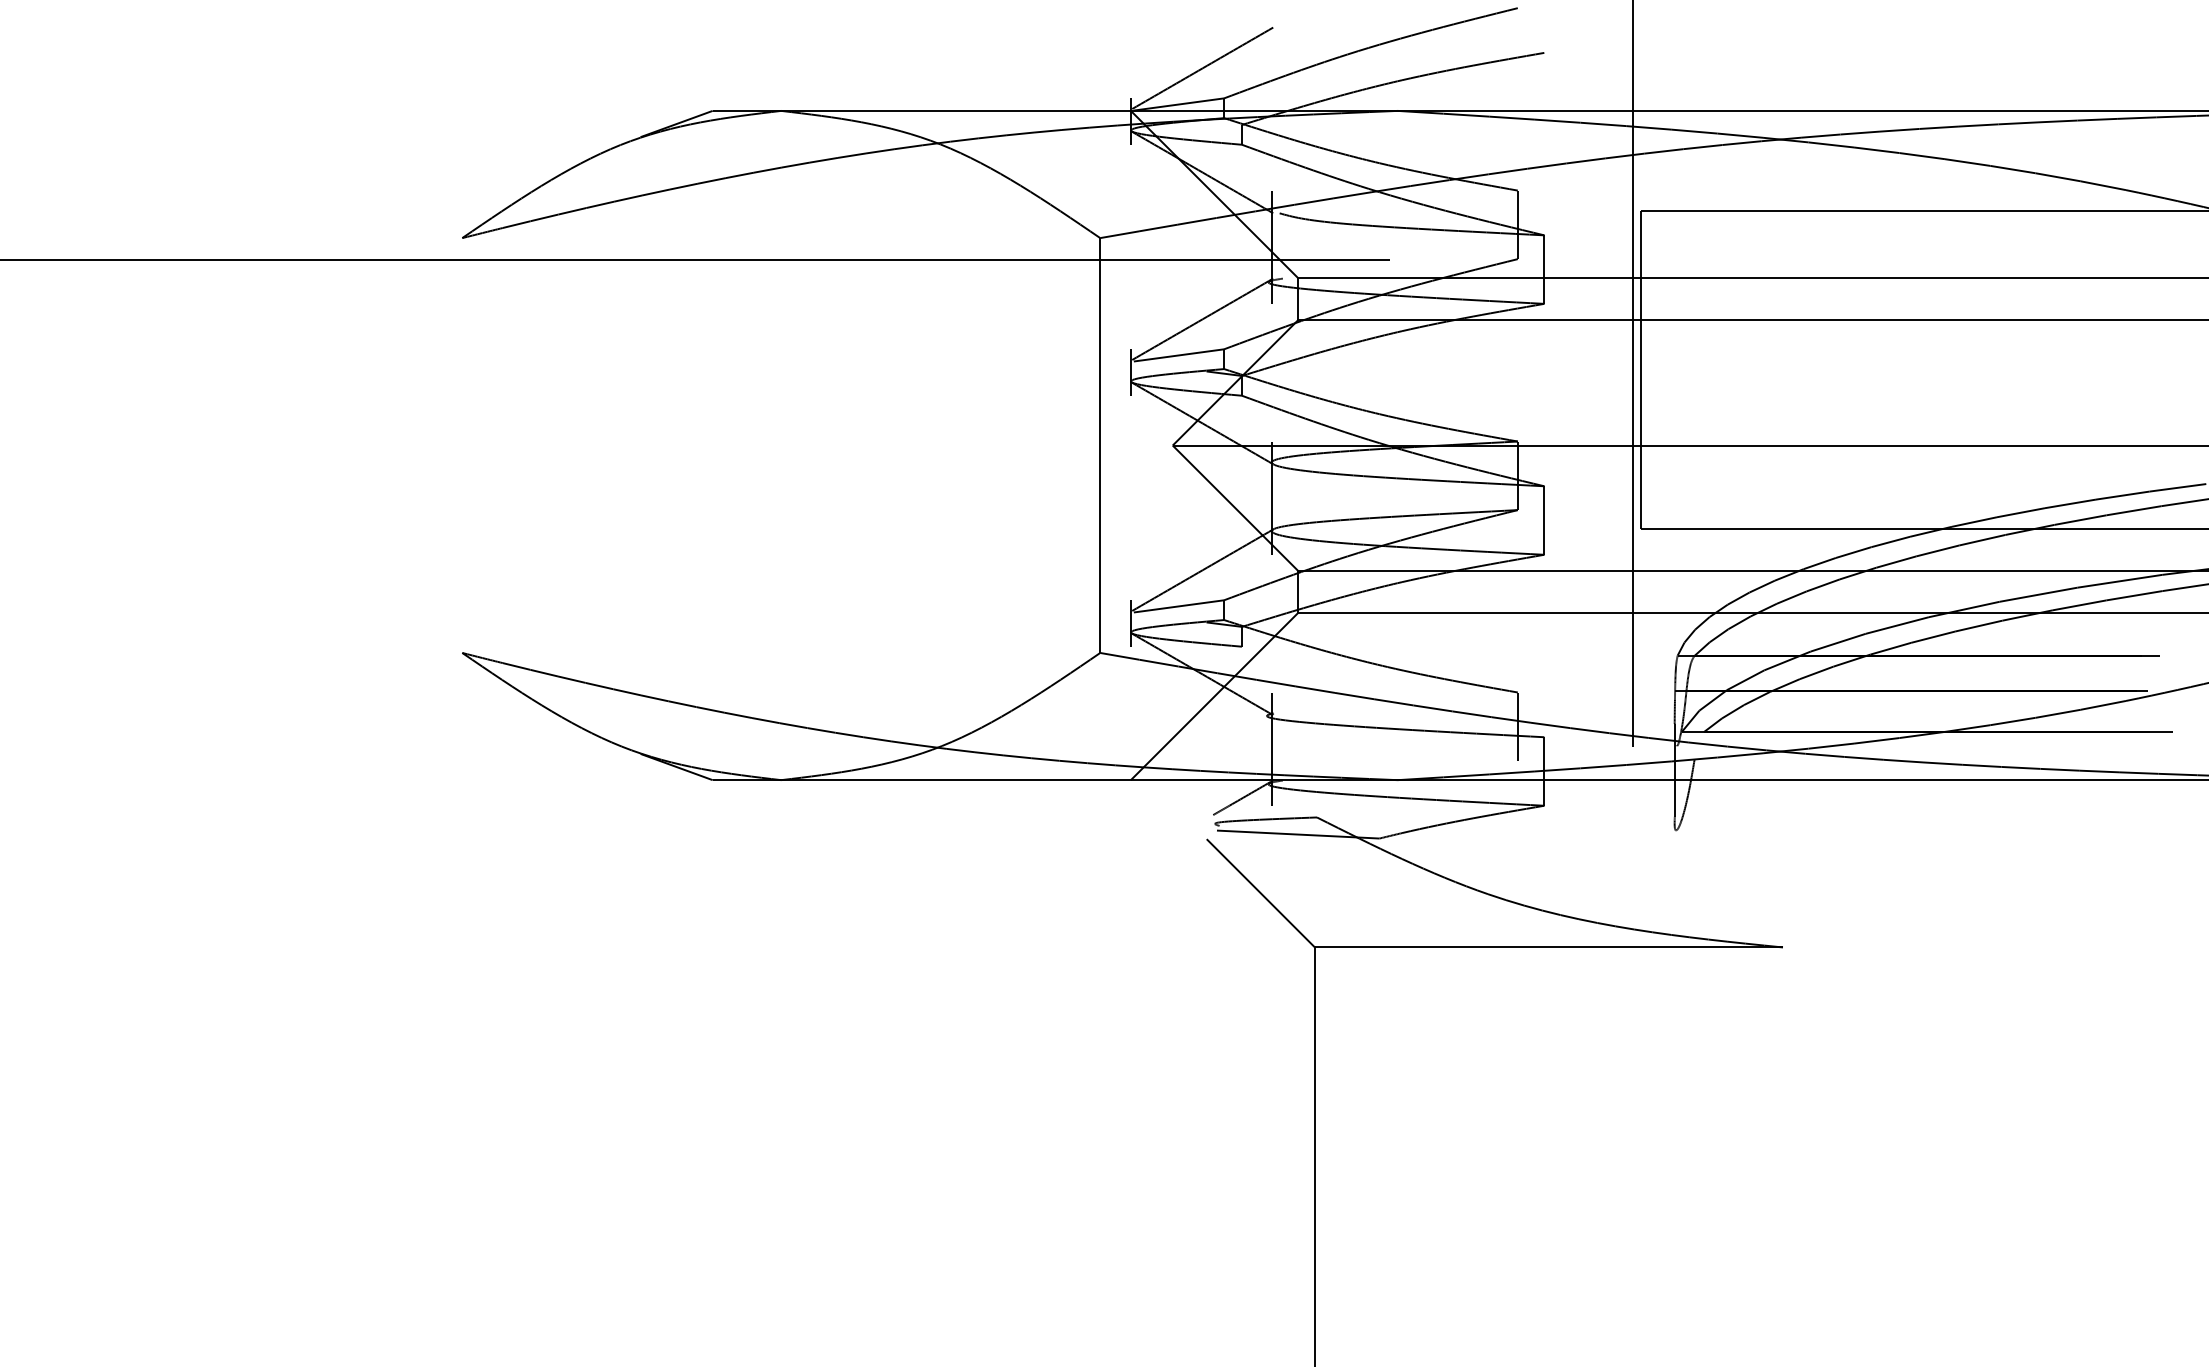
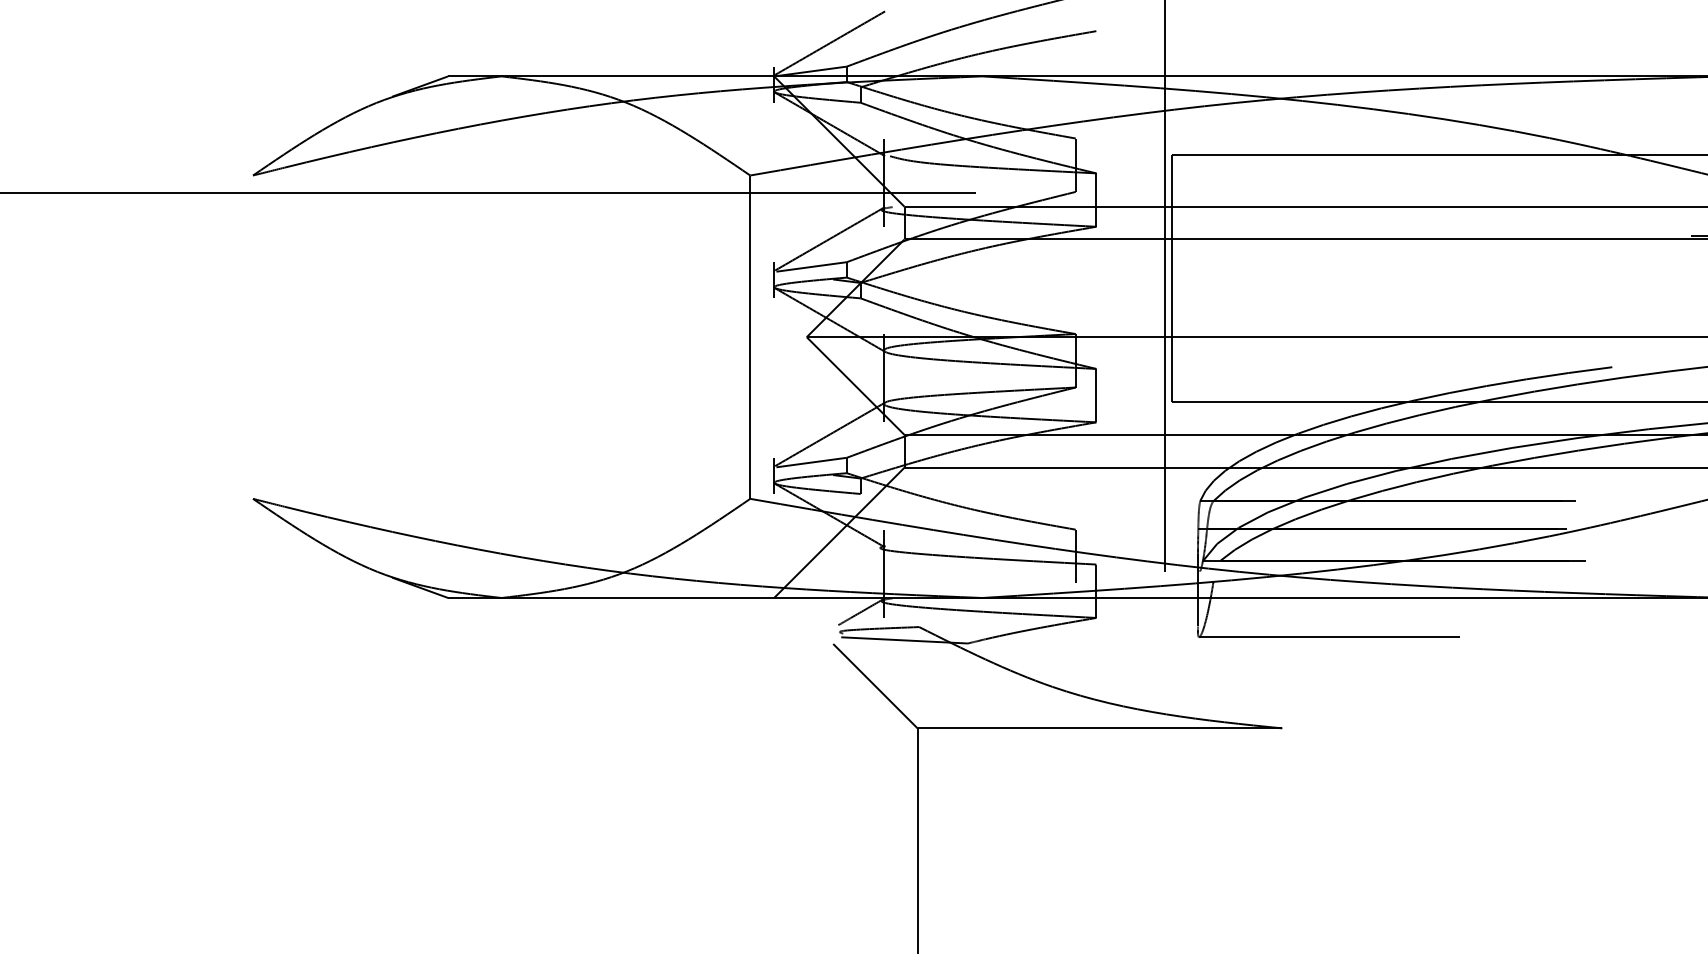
line: (1843, 830) -> (1329, 637), added

